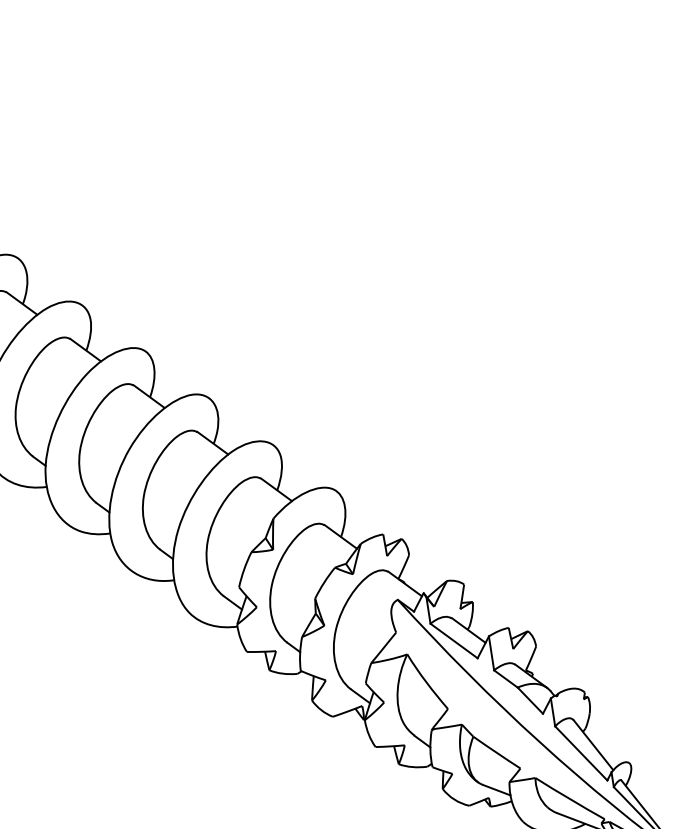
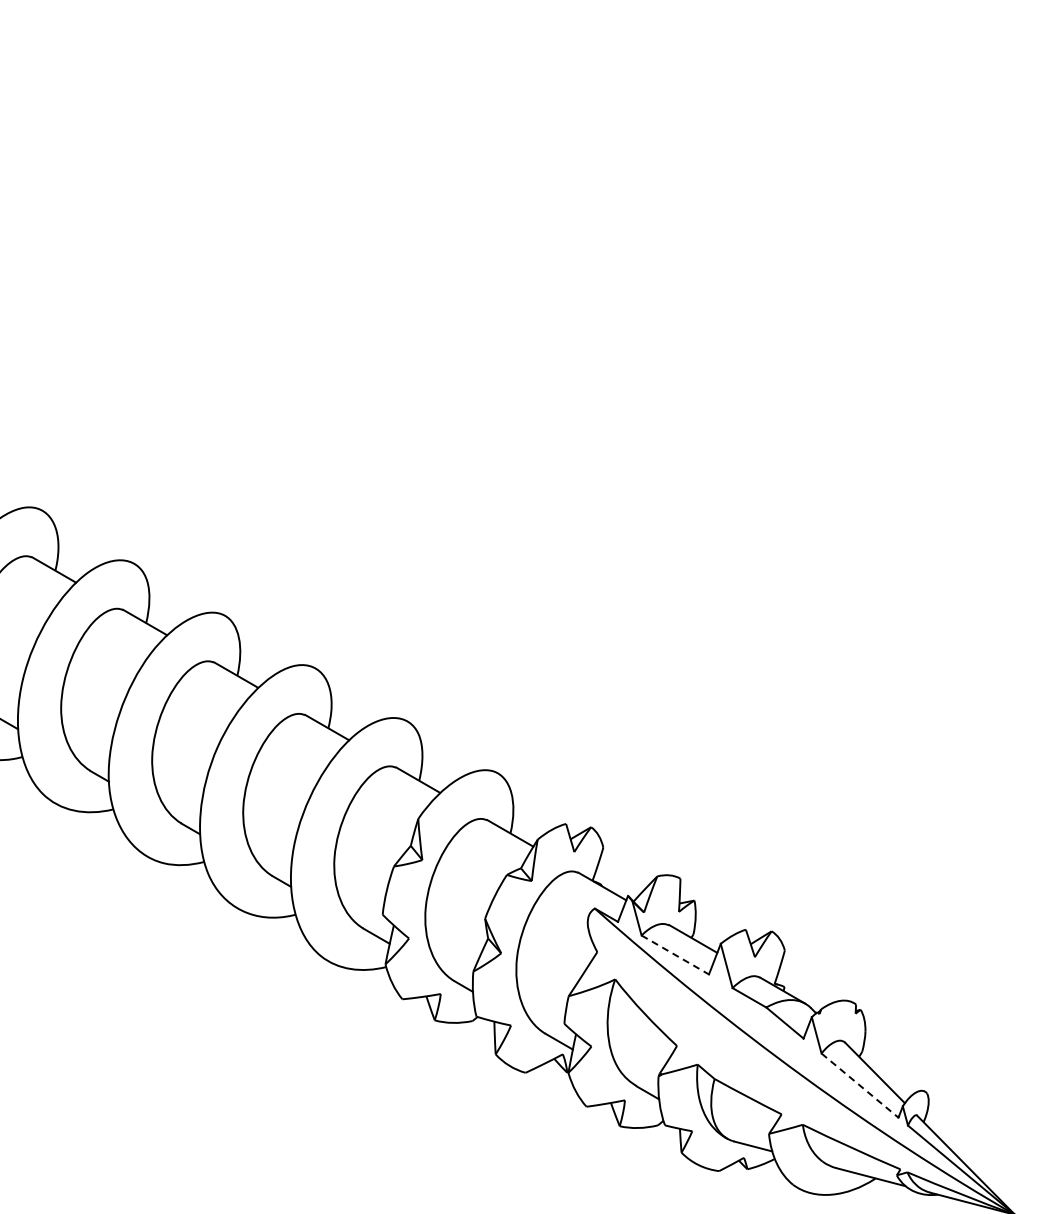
line: (454, 640) -> (675, 954), solid -> dashed
line: (581, 753) -> (860, 1085), solid -> dashed

